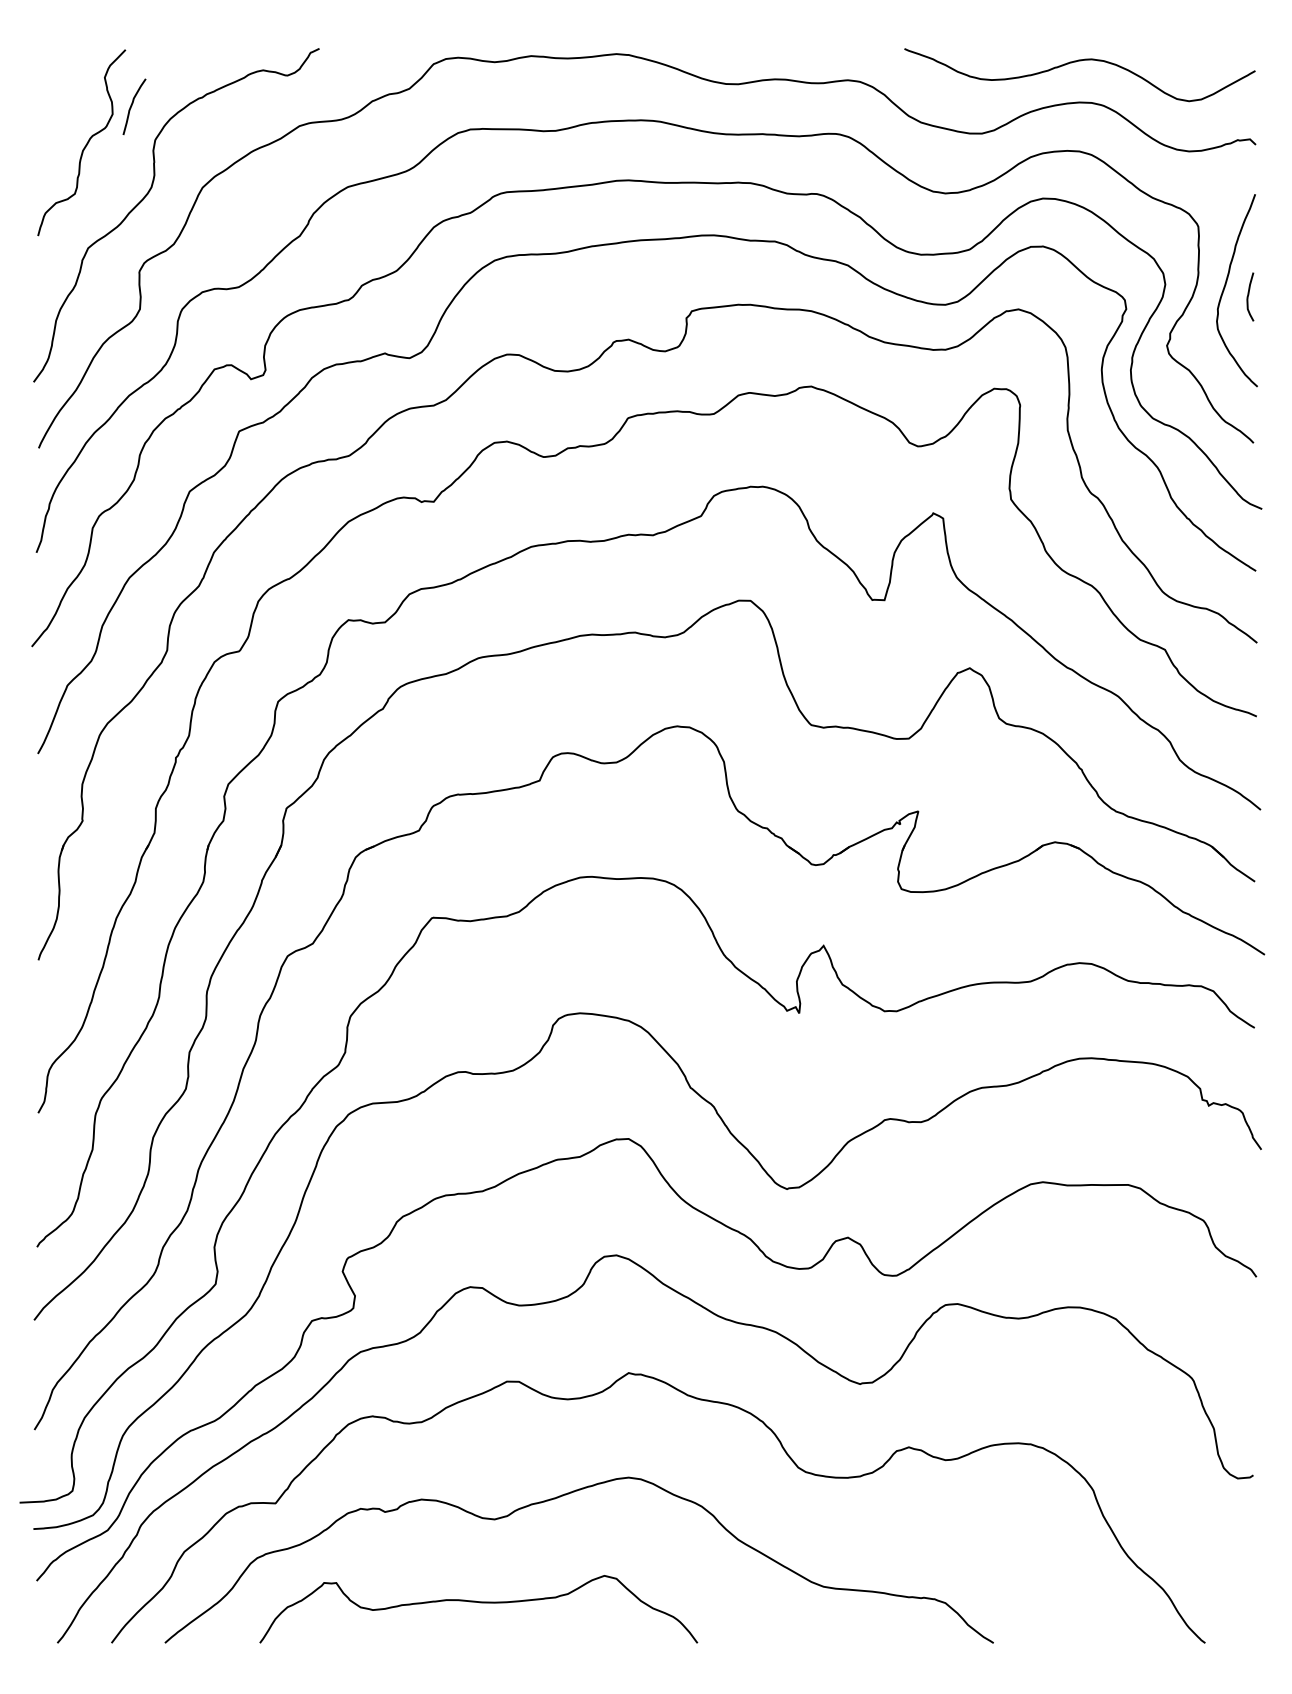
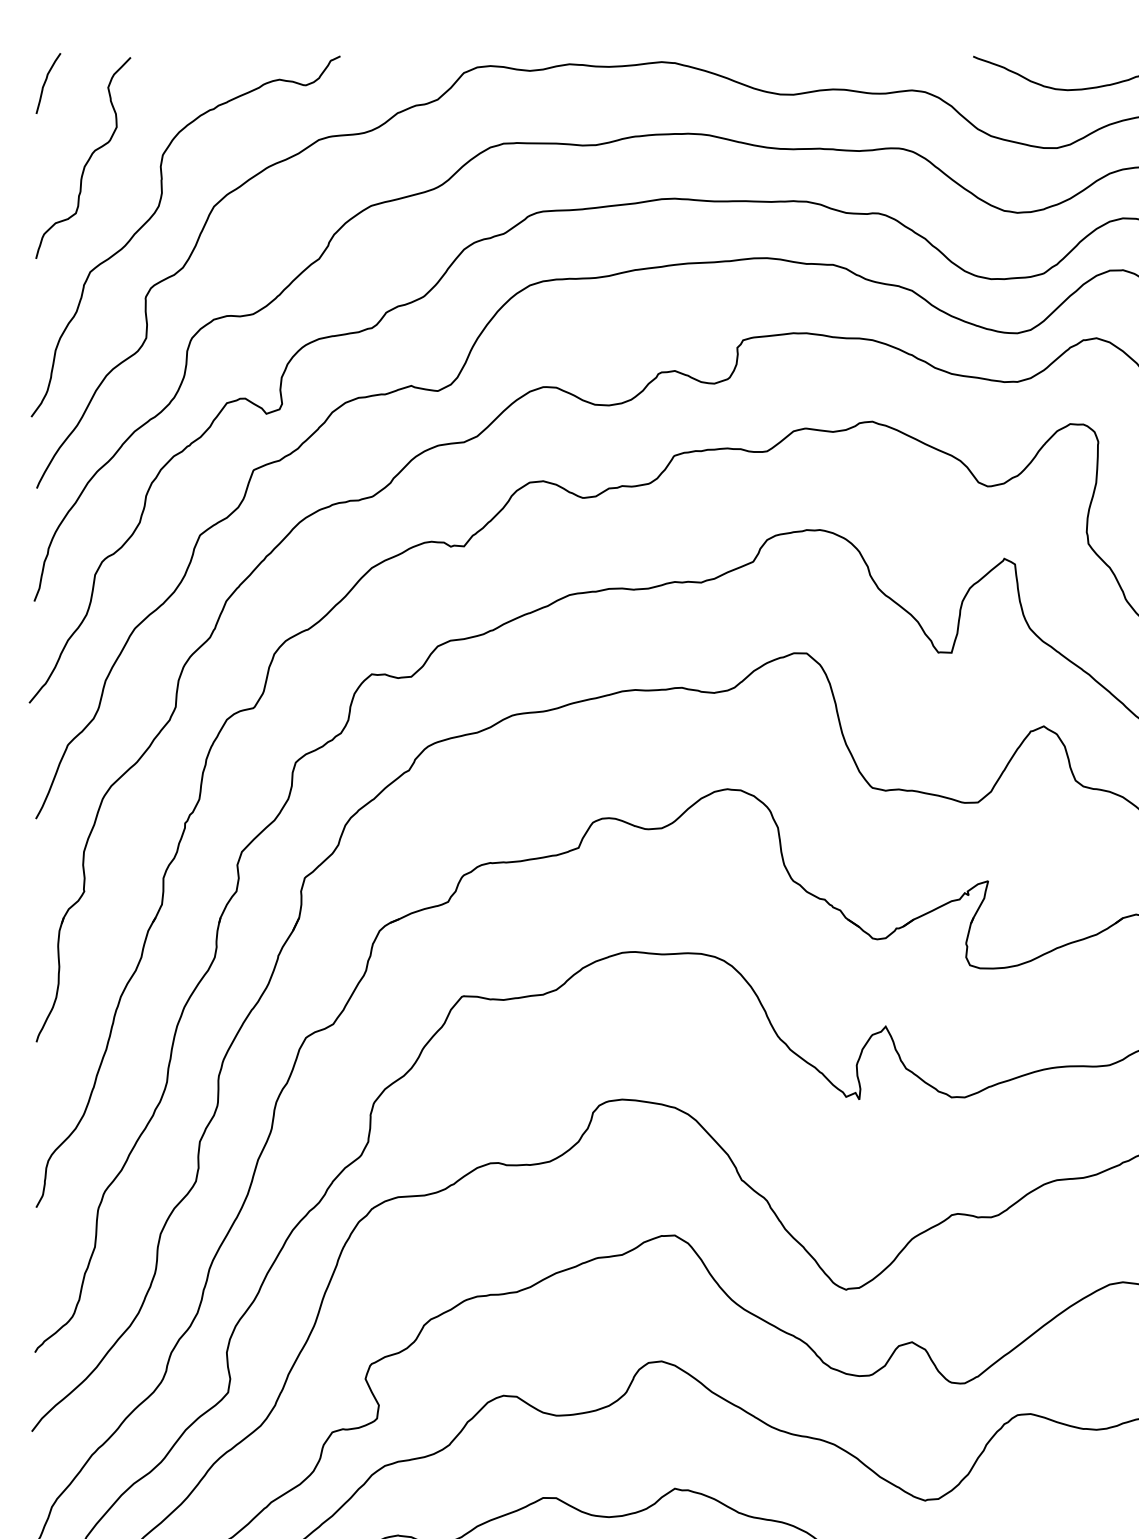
curve: (132, 106) -> (46, 83), moved

